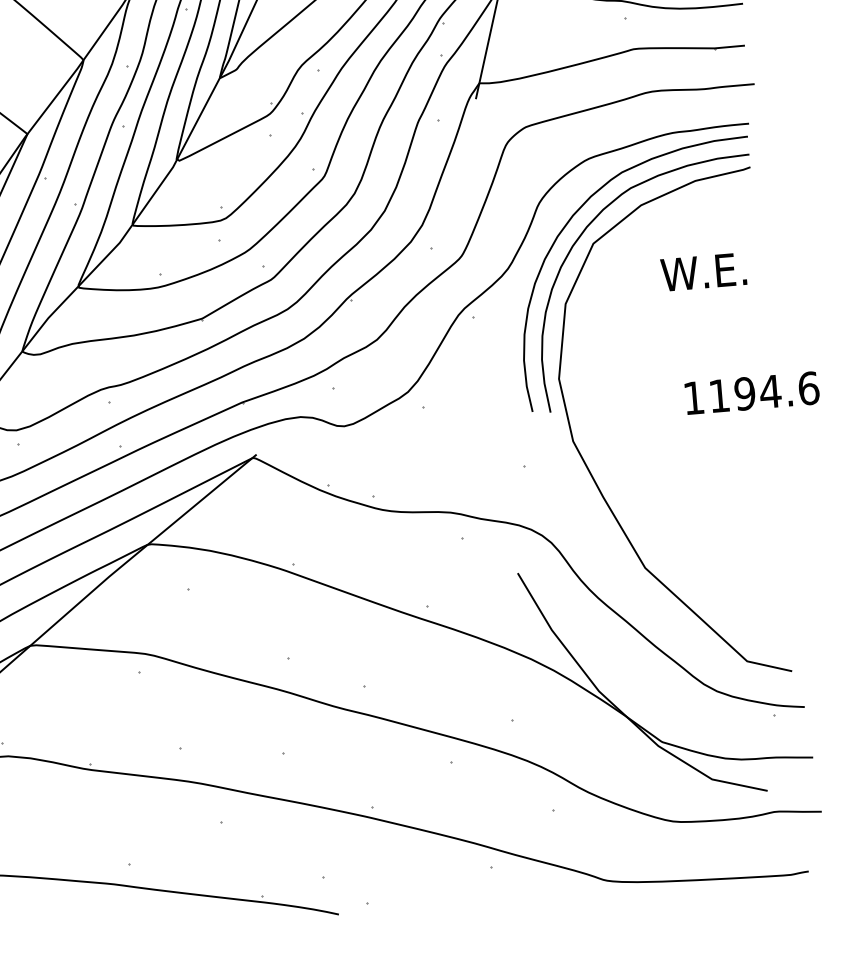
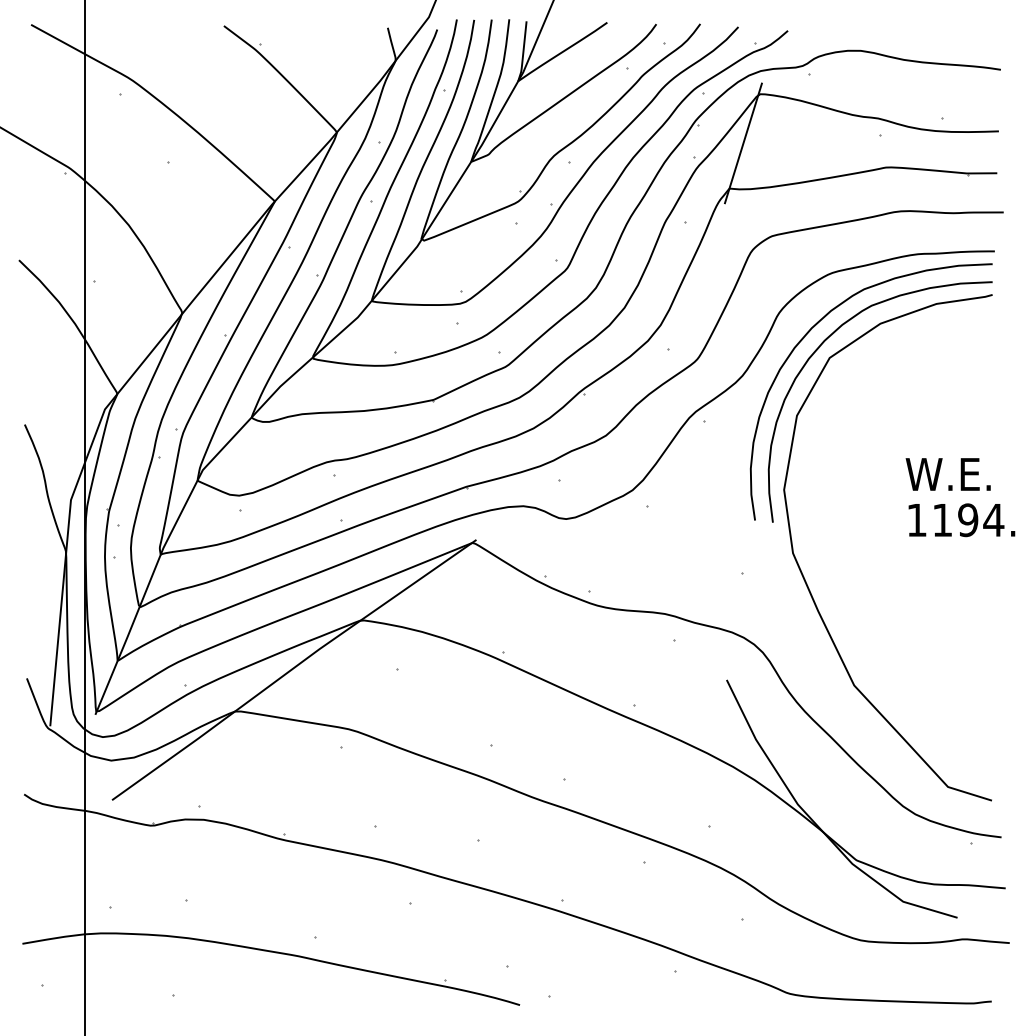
text: (702, 272) -> (947, 474), moved

